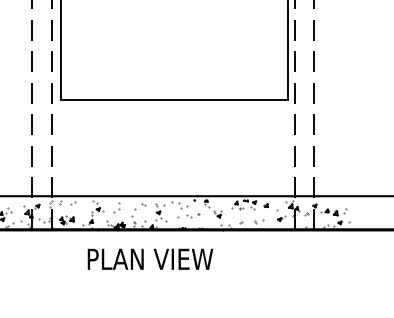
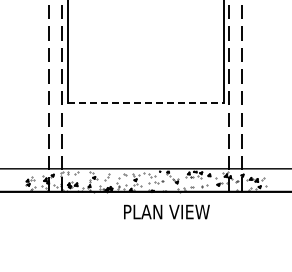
line: (174, 99) -> (146, 102), solid -> dashed
text: (149, 258) -> (166, 211), moved

